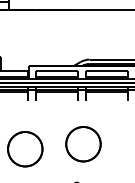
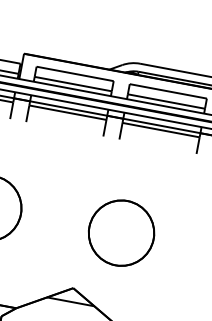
part: (83, 144) -> (121, 233), moved

